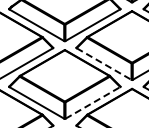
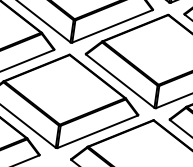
line: (104, 64) -> (120, 81), dashed -> solid
line: (92, 102) -> (97, 131), dashed -> solid

